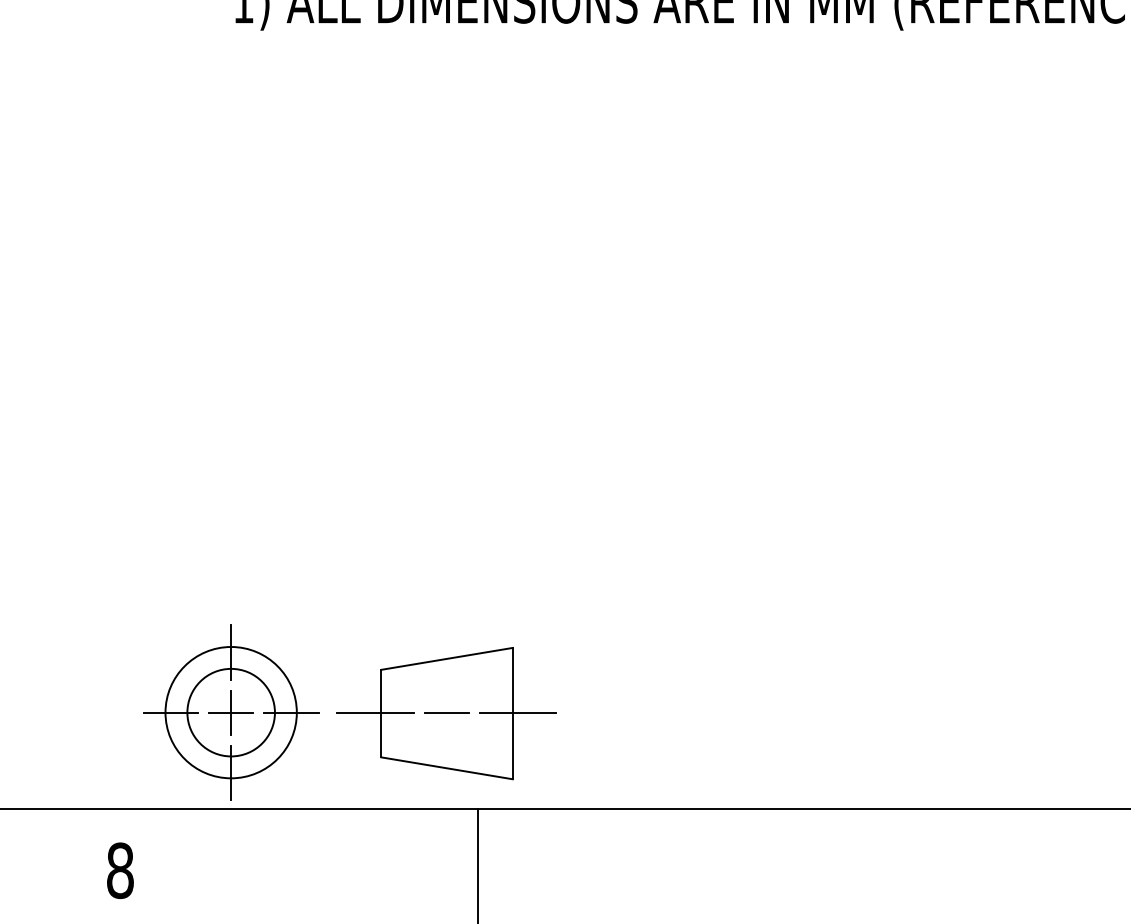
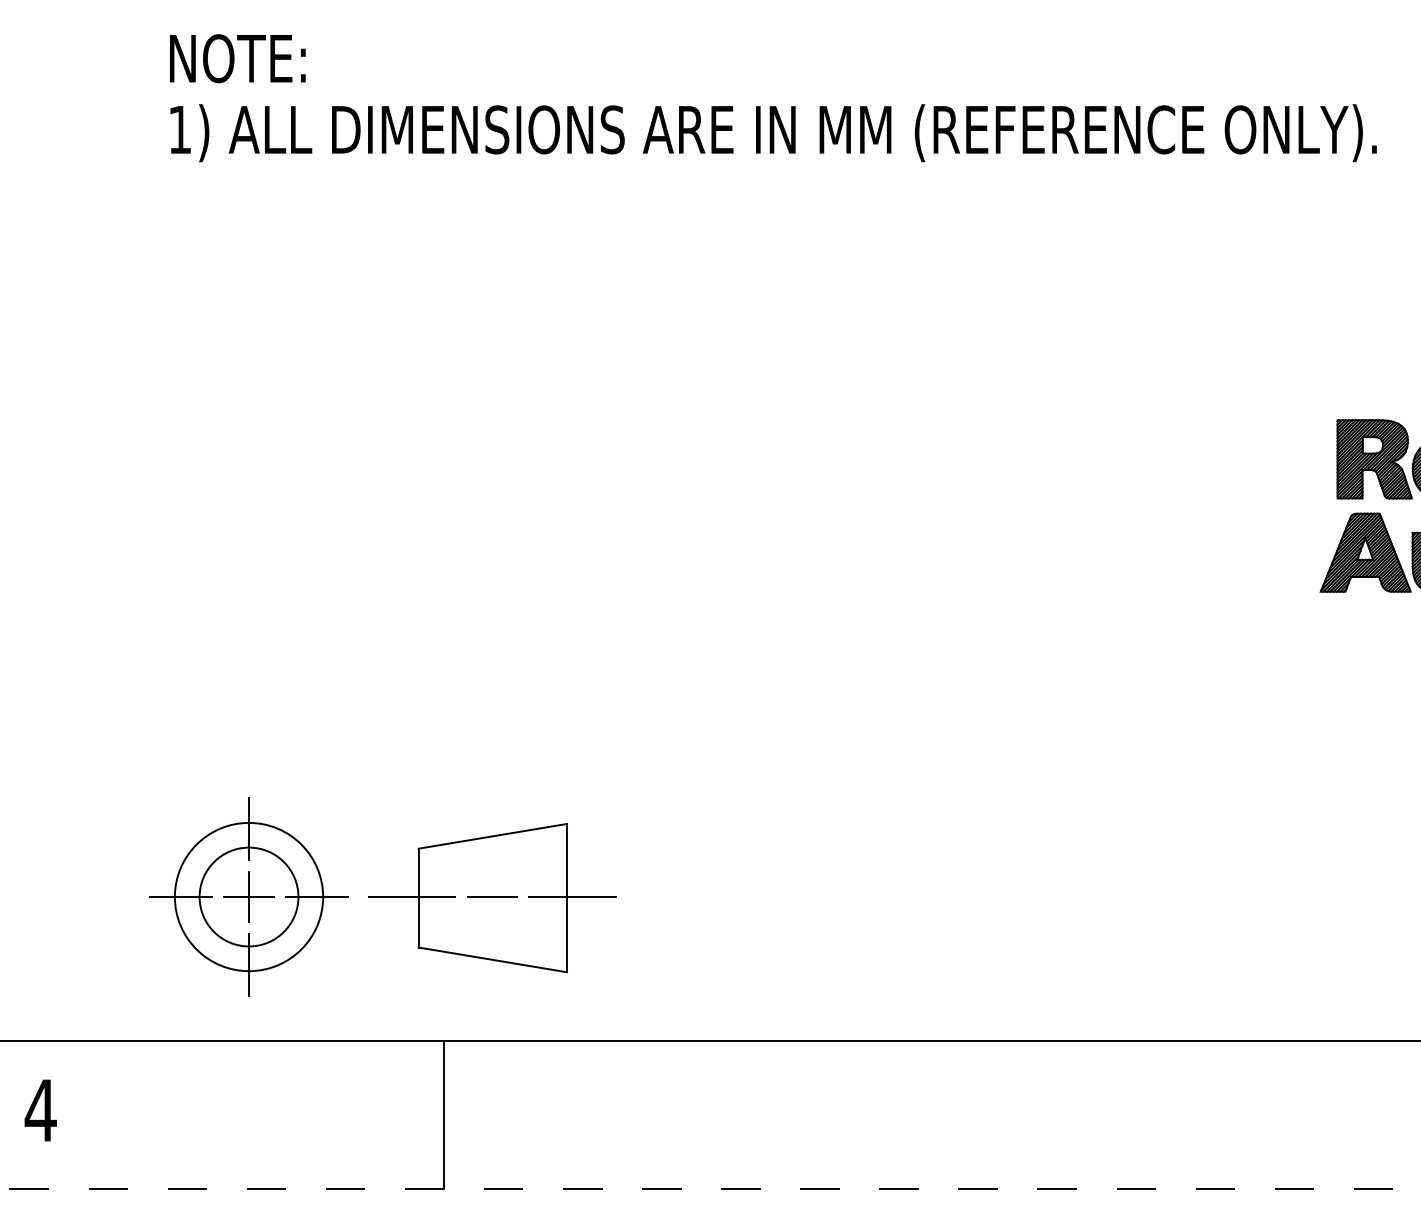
part: (349, 712) -> (382, 896), moved
text: (119, 870) -> (40, 1110), 8 -> 4

